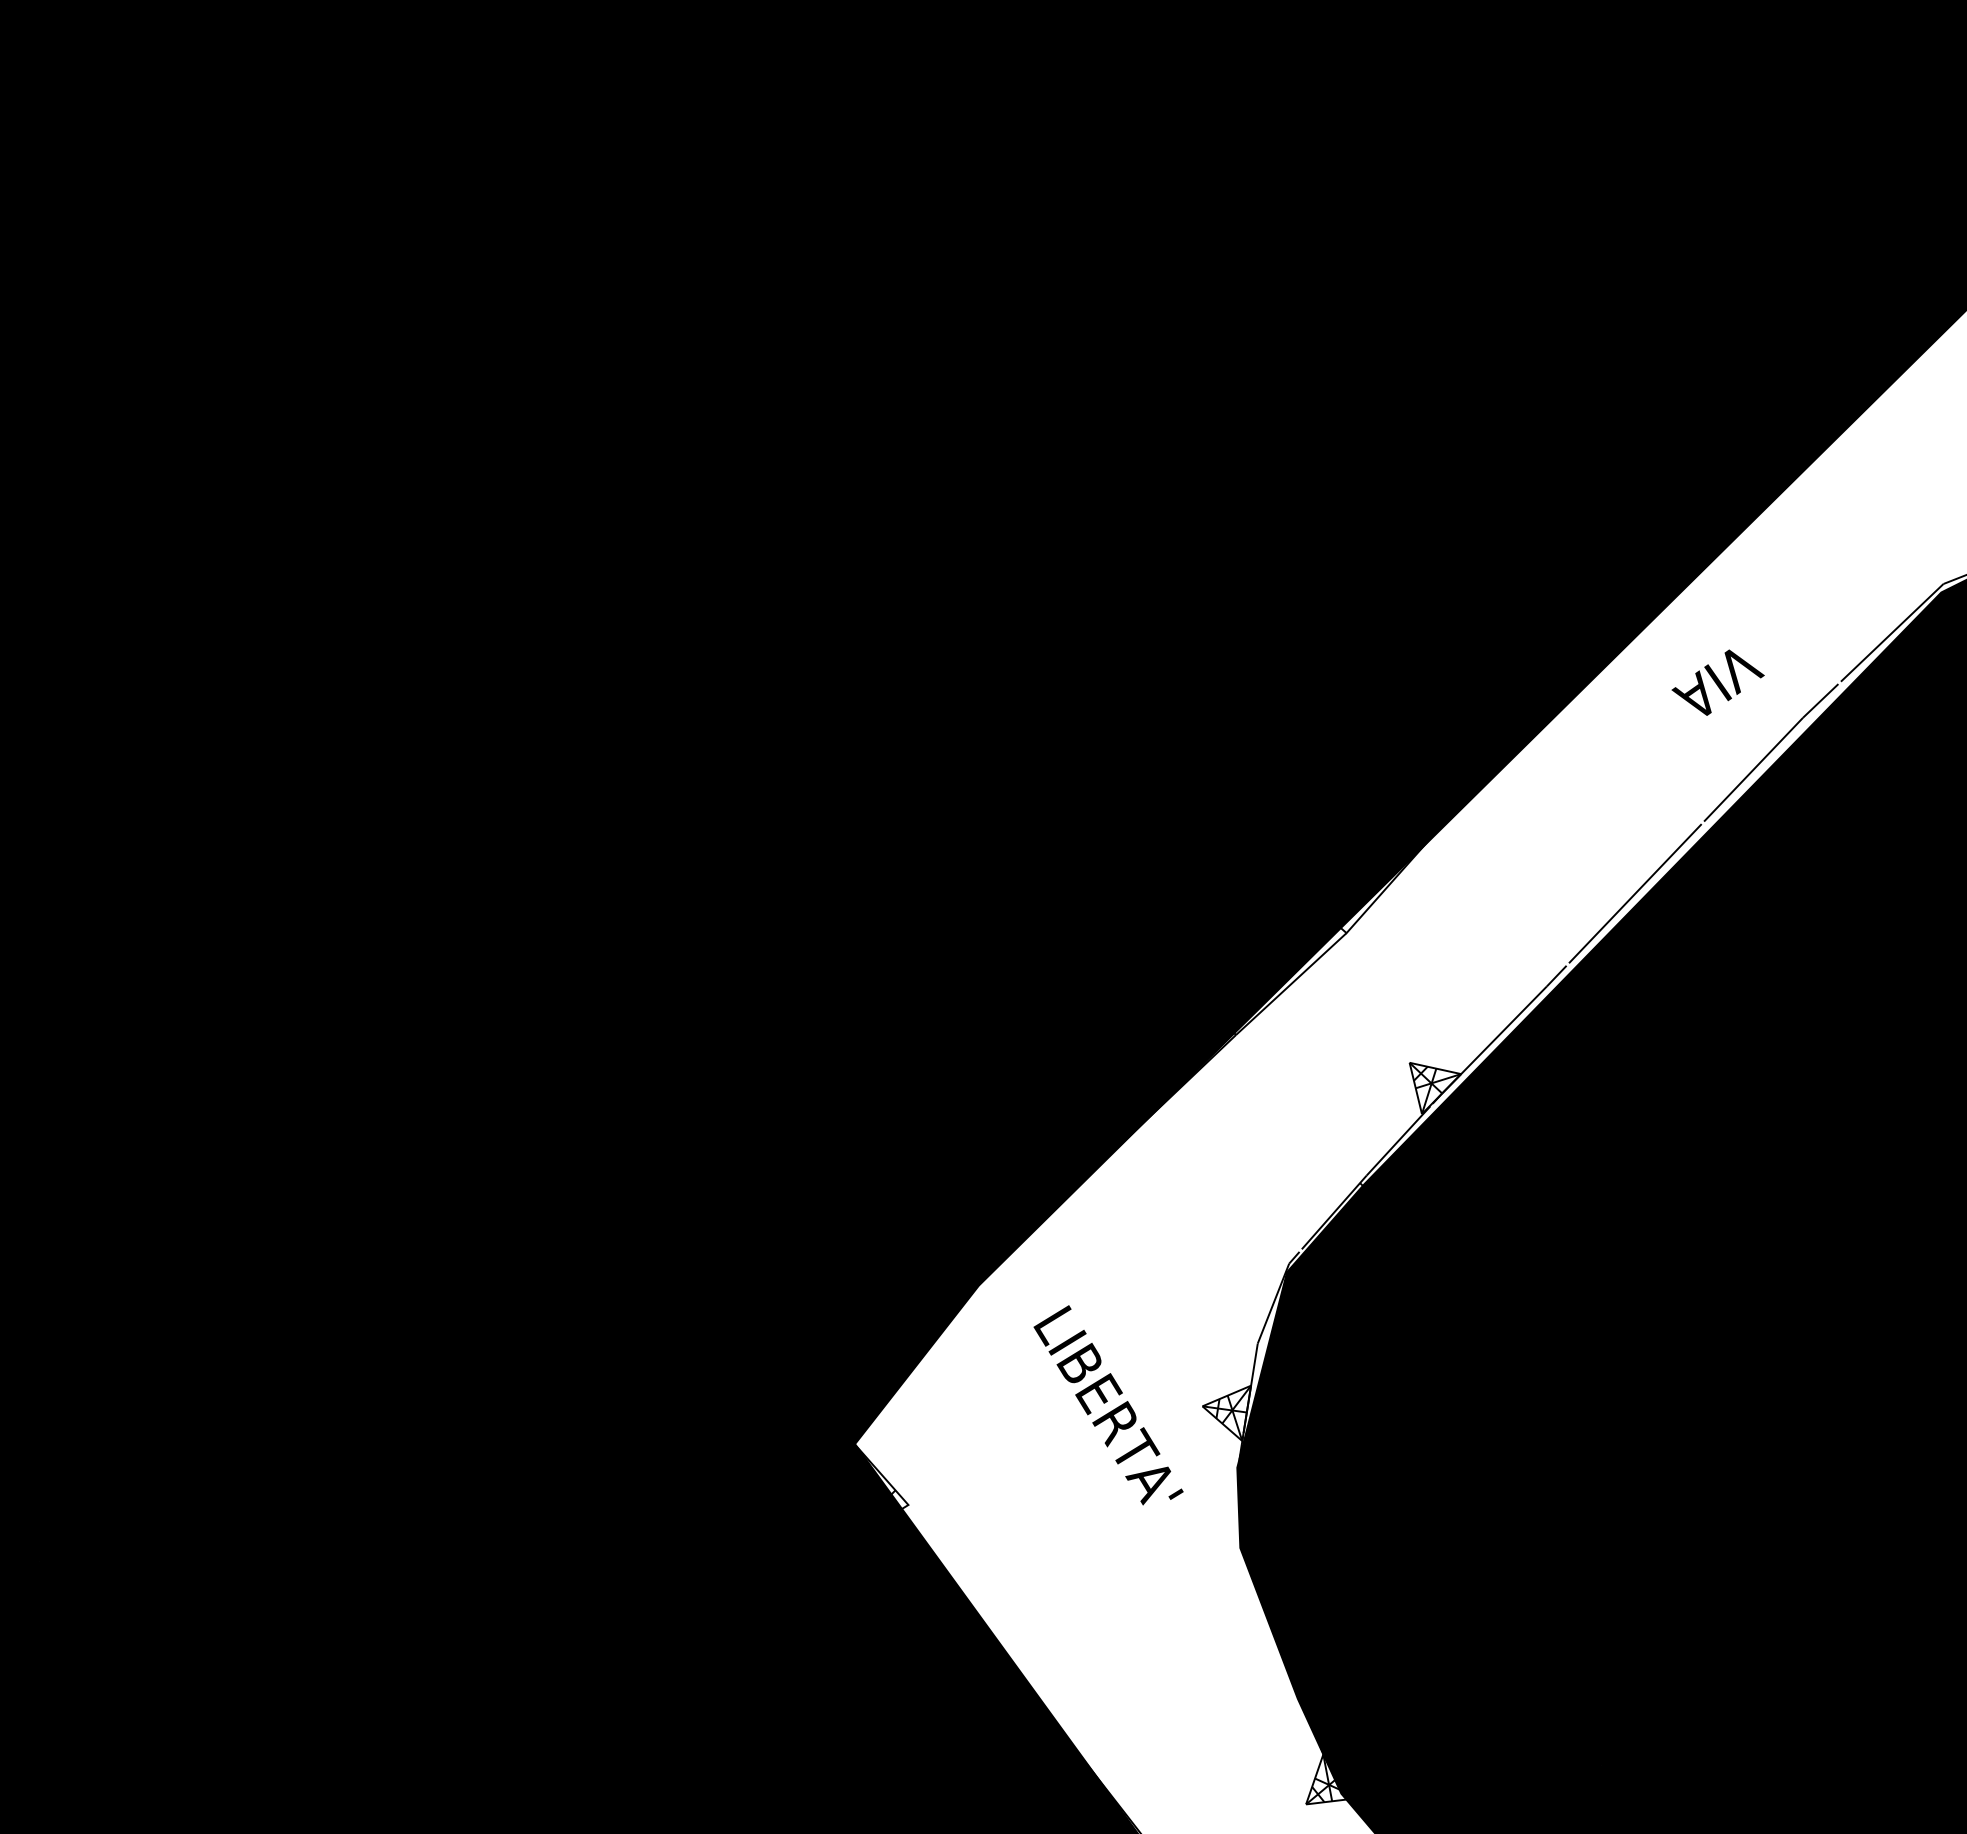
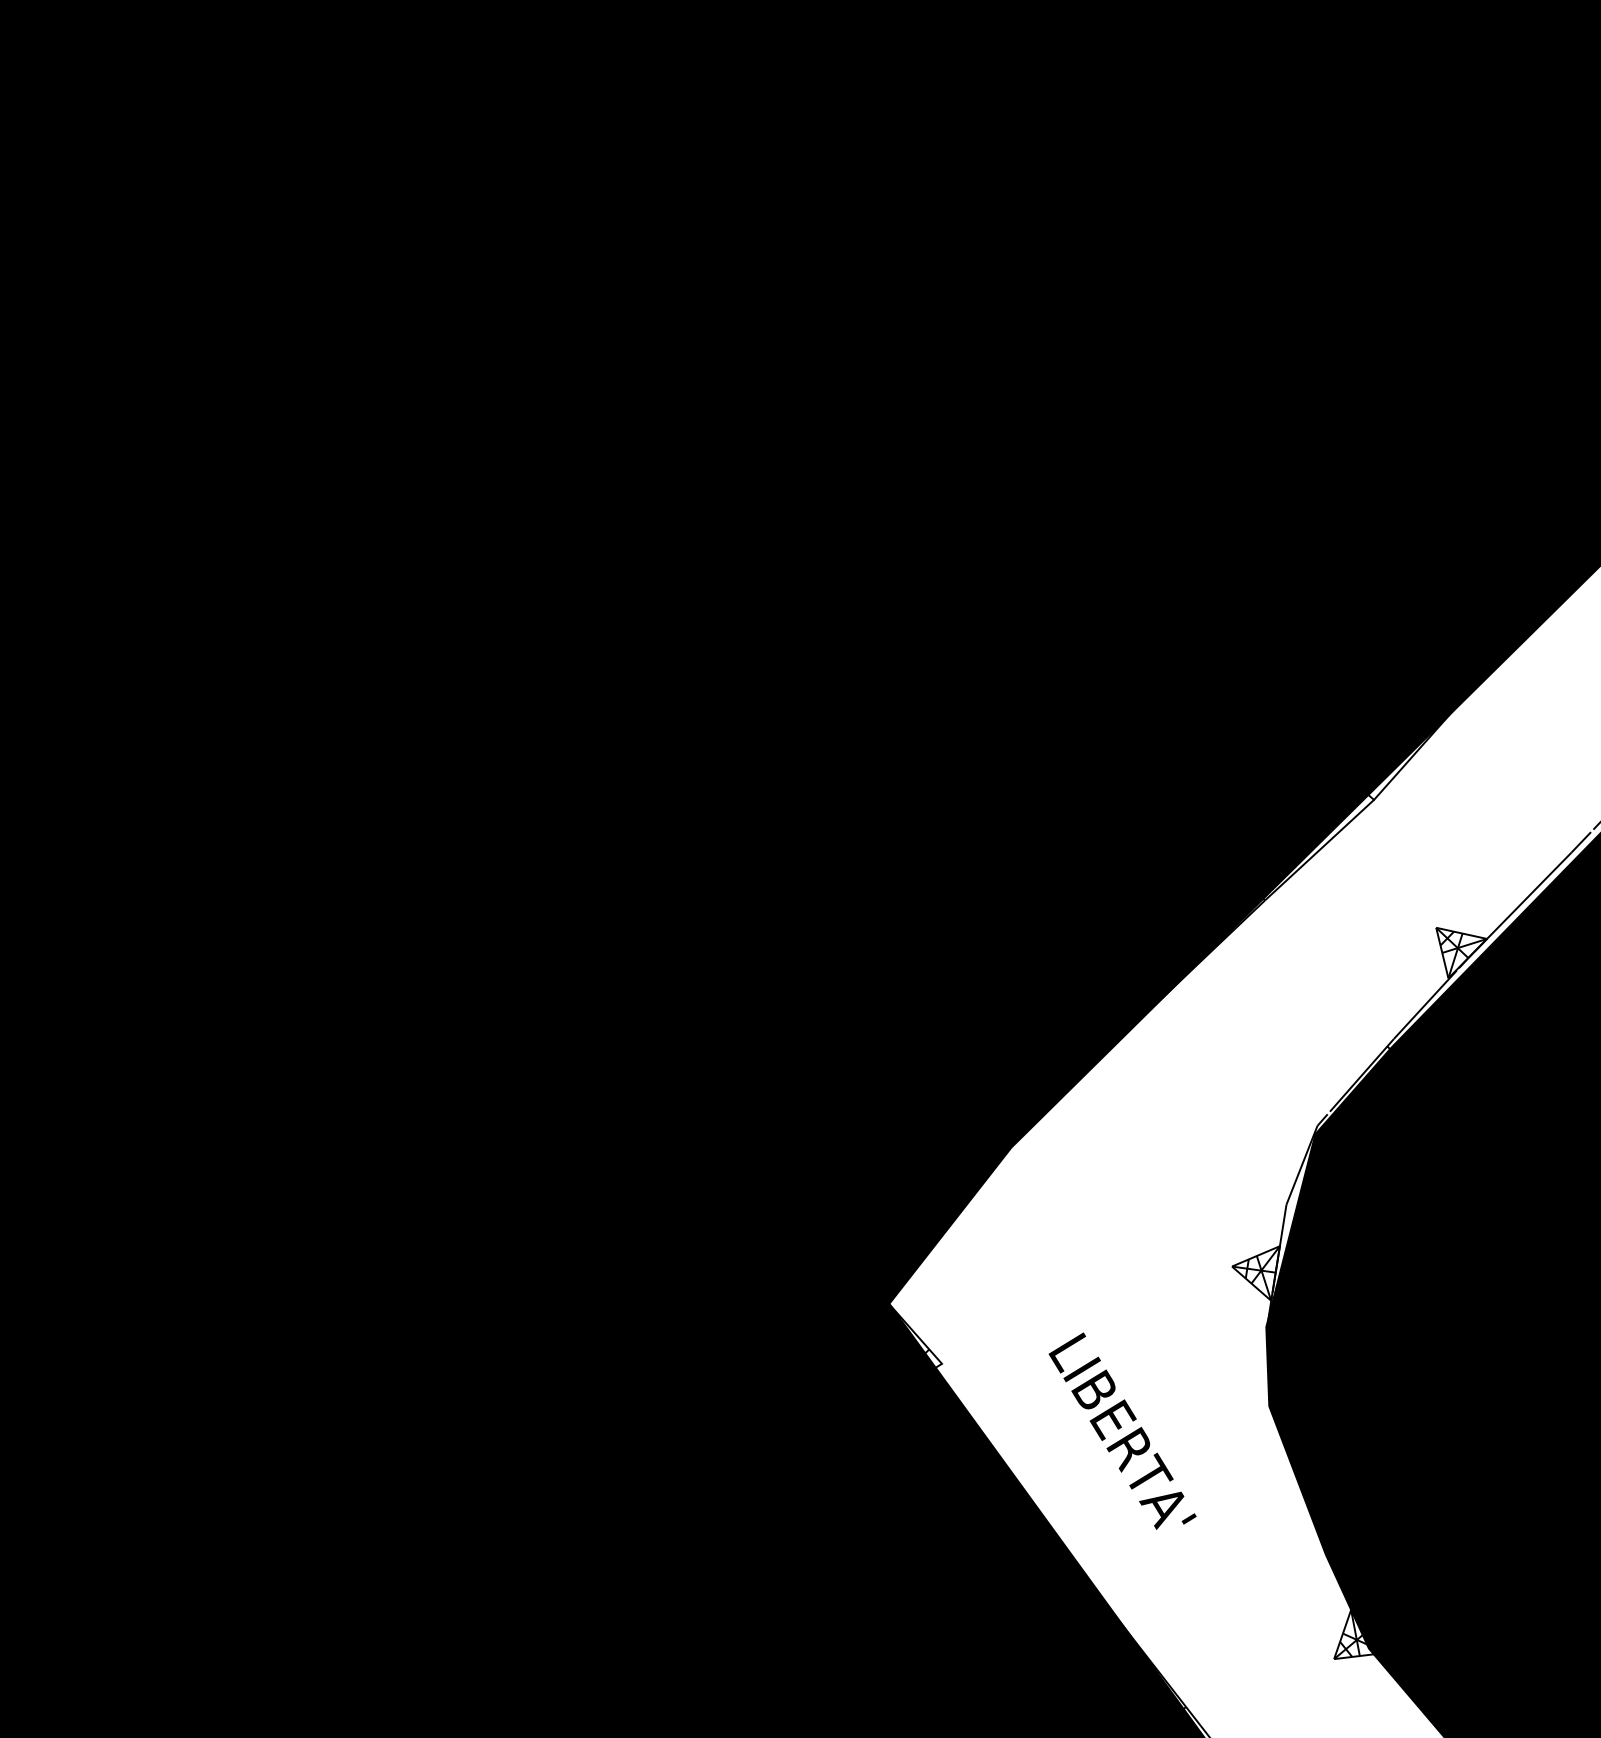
text: (1108, 1405) -> (1122, 1431), moved

